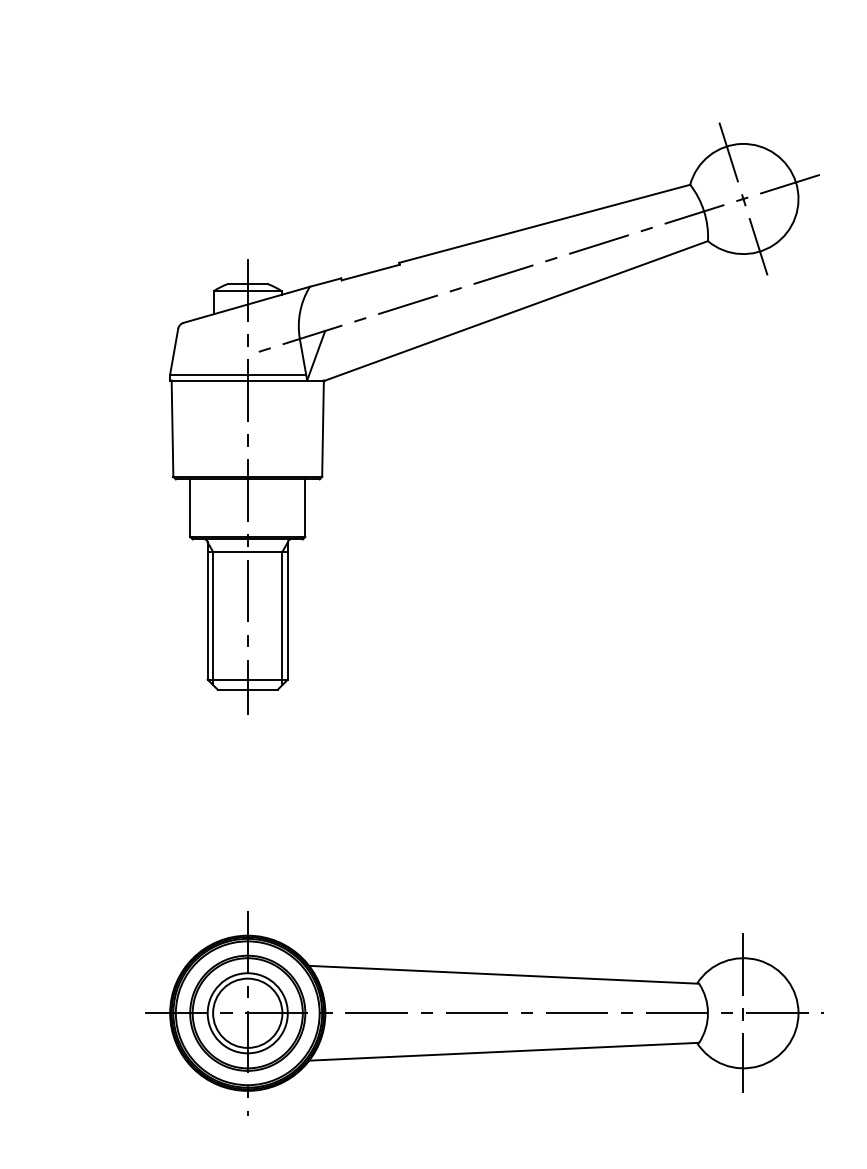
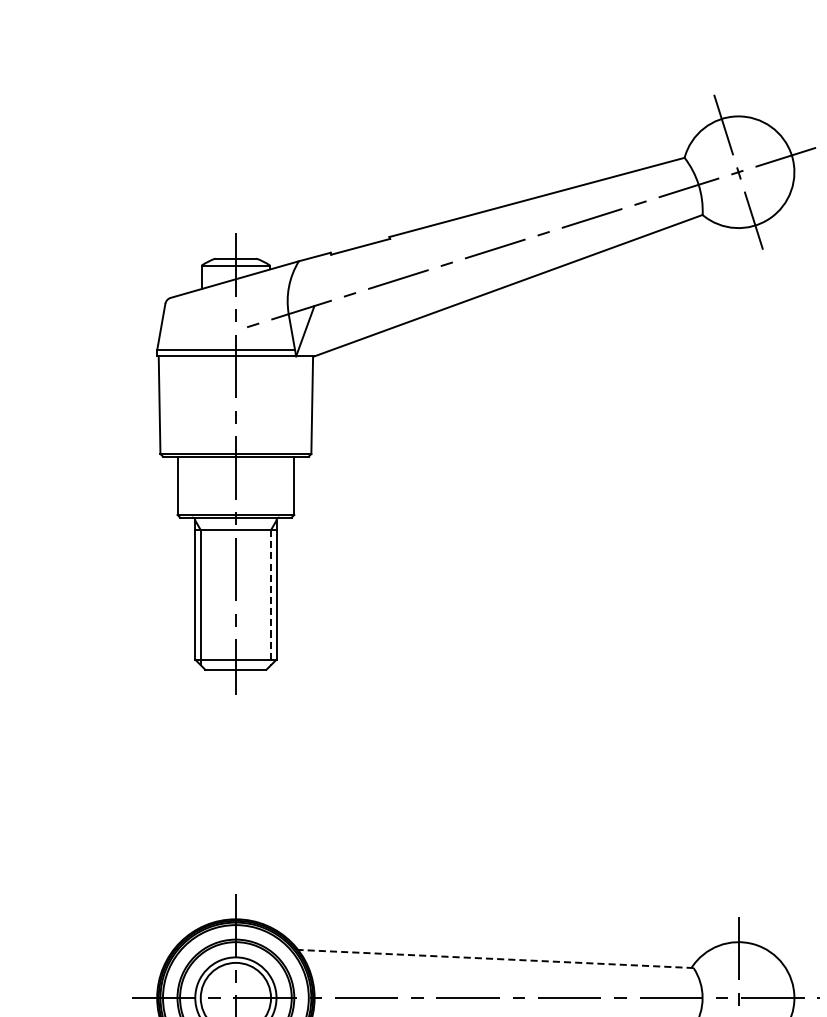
line: (282, 618) -> (271, 597), solid -> dashed
line: (503, 974) -> (495, 958), solid -> dashed

